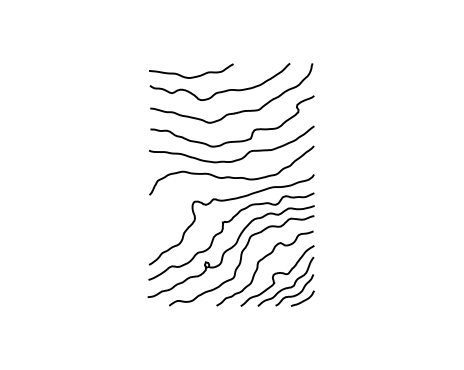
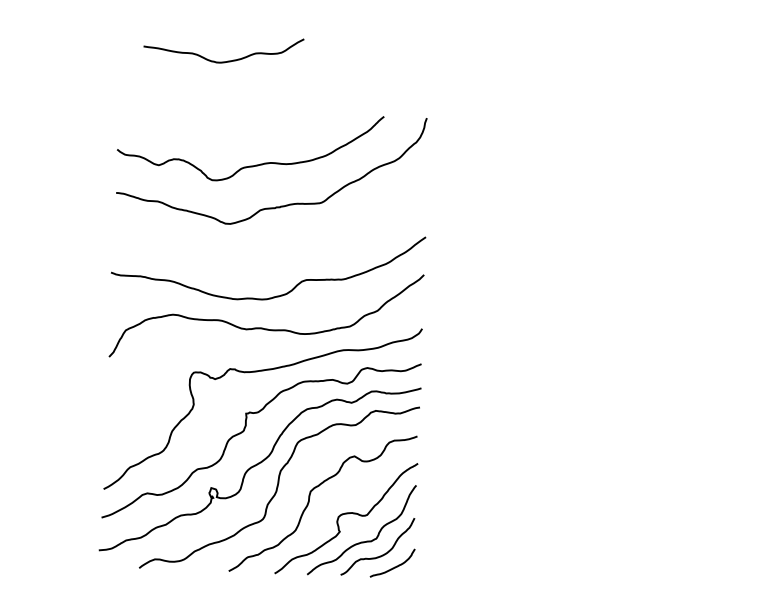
curve: (191, 76) -> (223, 59), moved
curve: (234, 140) -> (273, 259), removed

